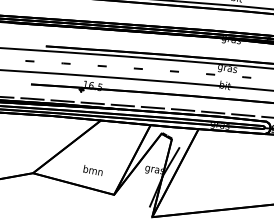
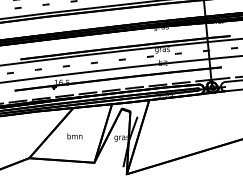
text: (92, 170) -> (74, 136), moved

